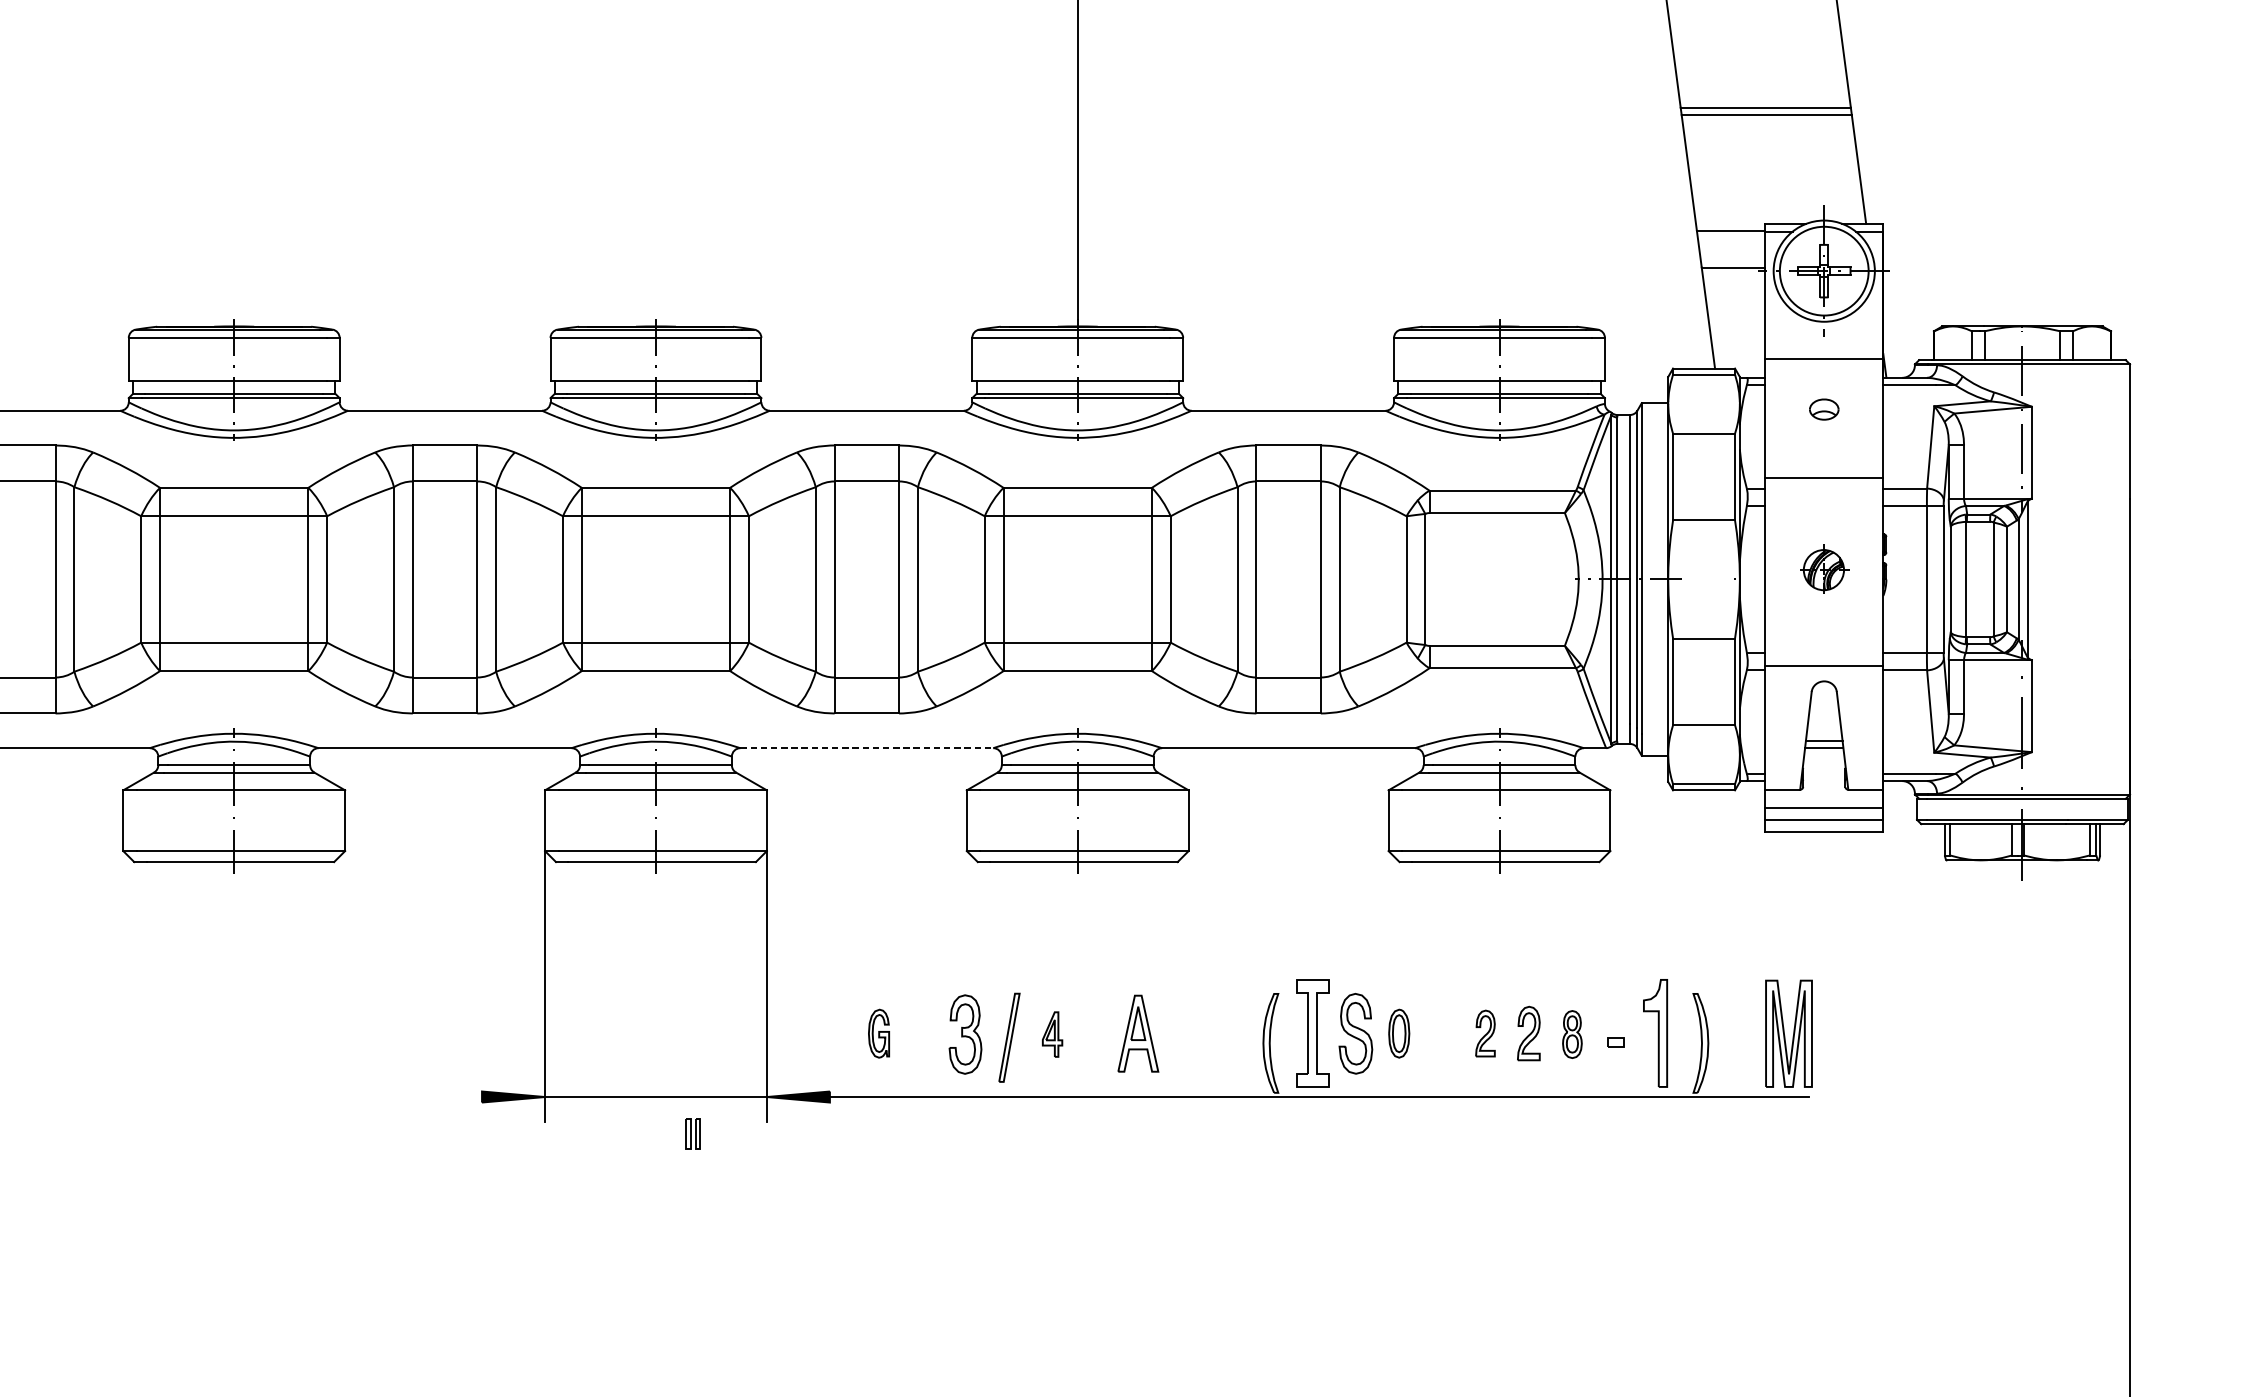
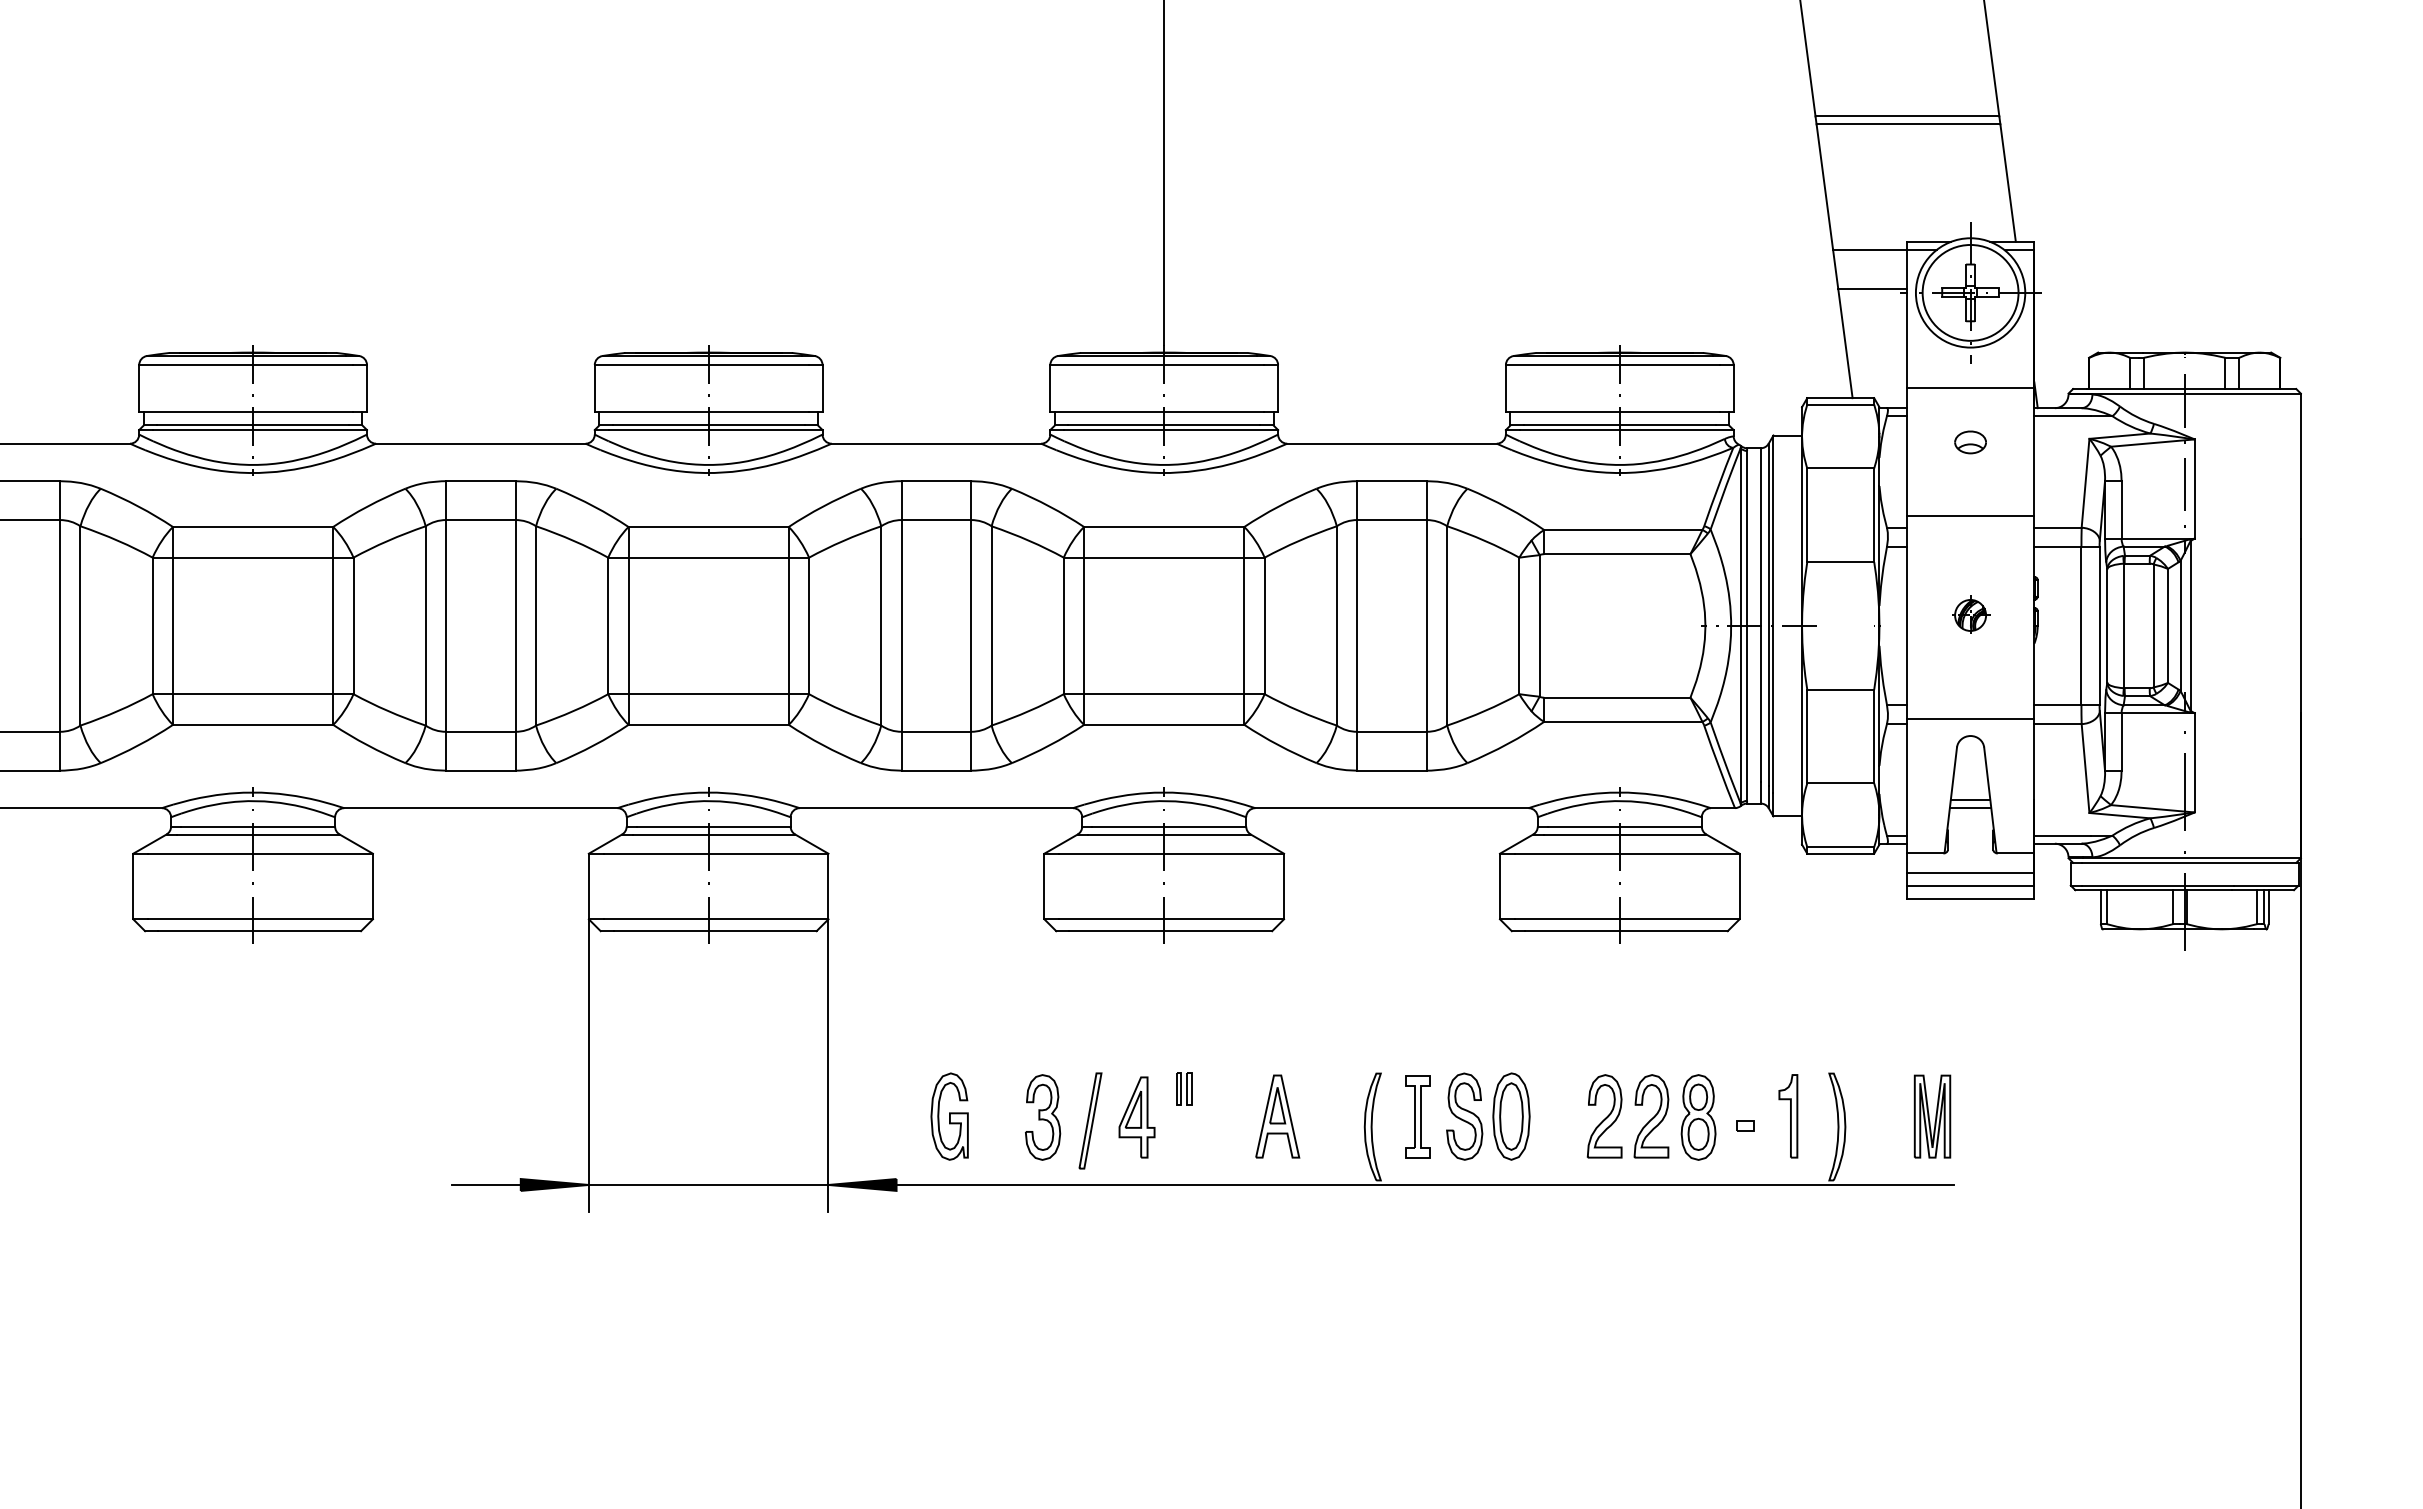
part: (1825, 568) -> (1971, 614), size x0.71
line: (866, 748) -> (936, 808), dashed -> solid
part: (878, 1033) -> (949, 1116), size x1.67
part: (1138, 1033) -> (1277, 1116), moved
part: (1312, 1033) -> (1417, 1116), size x0.71
part: (1399, 1033) -> (1511, 1116), size x1.67
part: (1485, 1033) -> (1604, 1116), size x1.67
part: (1528, 1033) -> (1651, 1116), size x1.43
part: (1655, 1033) -> (1788, 1116), size x0.71
part: (1789, 1033) -> (1932, 1116), size x0.71
part: (1052, 1034) -> (1136, 1117), size x1.67
part: (1572, 1034) -> (1698, 1117), size x1.67
line: (450, 1096) -> (486, 1184), added
part: (693, 1133) -> (1184, 1088), moved

